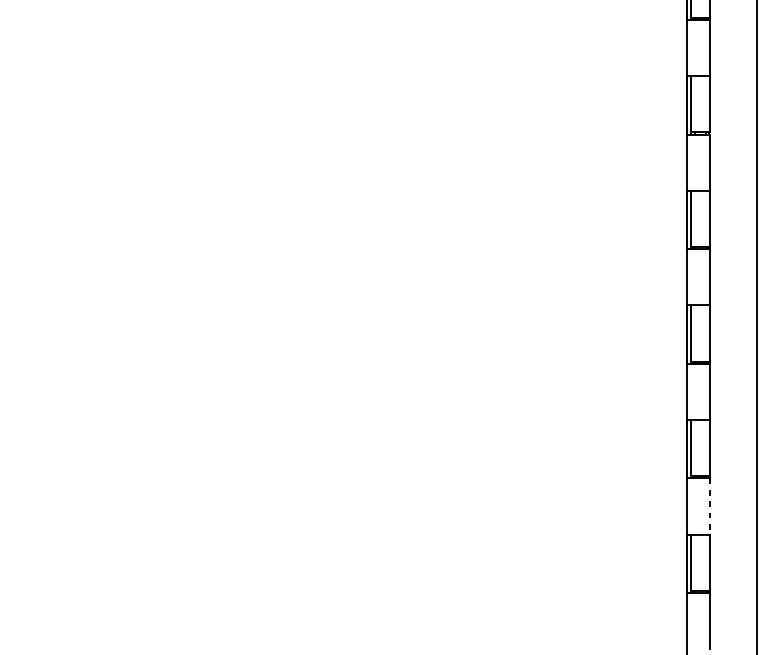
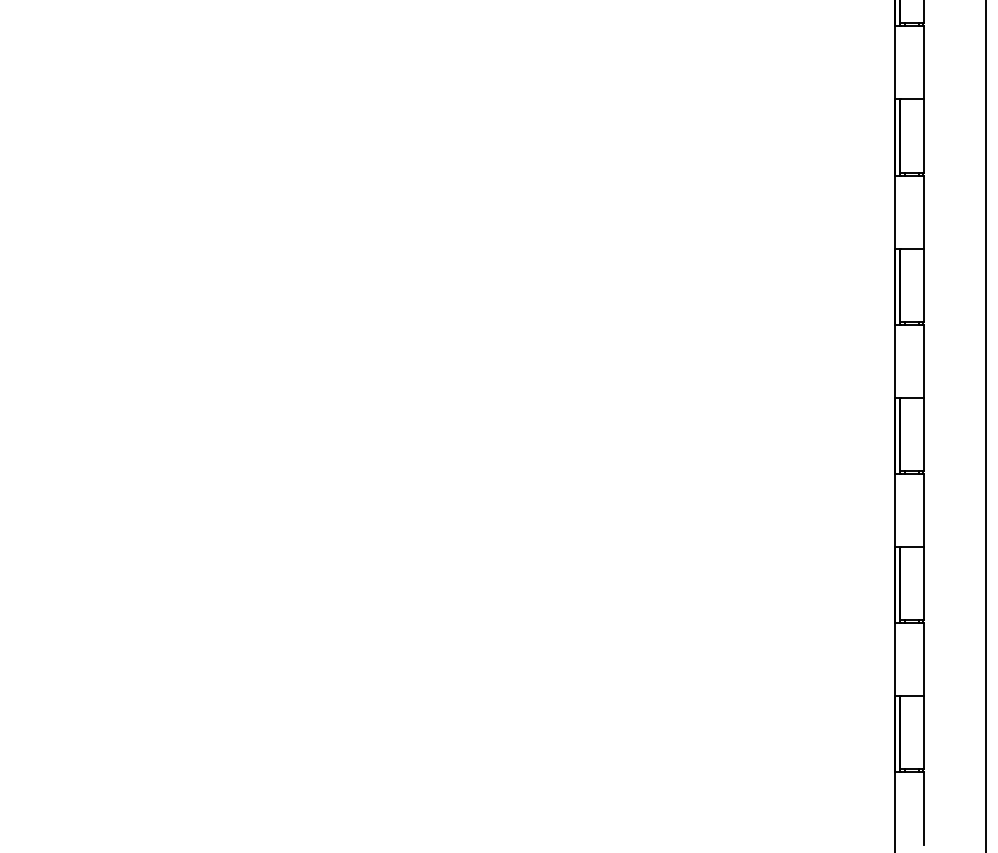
line: (709, 506) -> (924, 659), dashed -> solid

